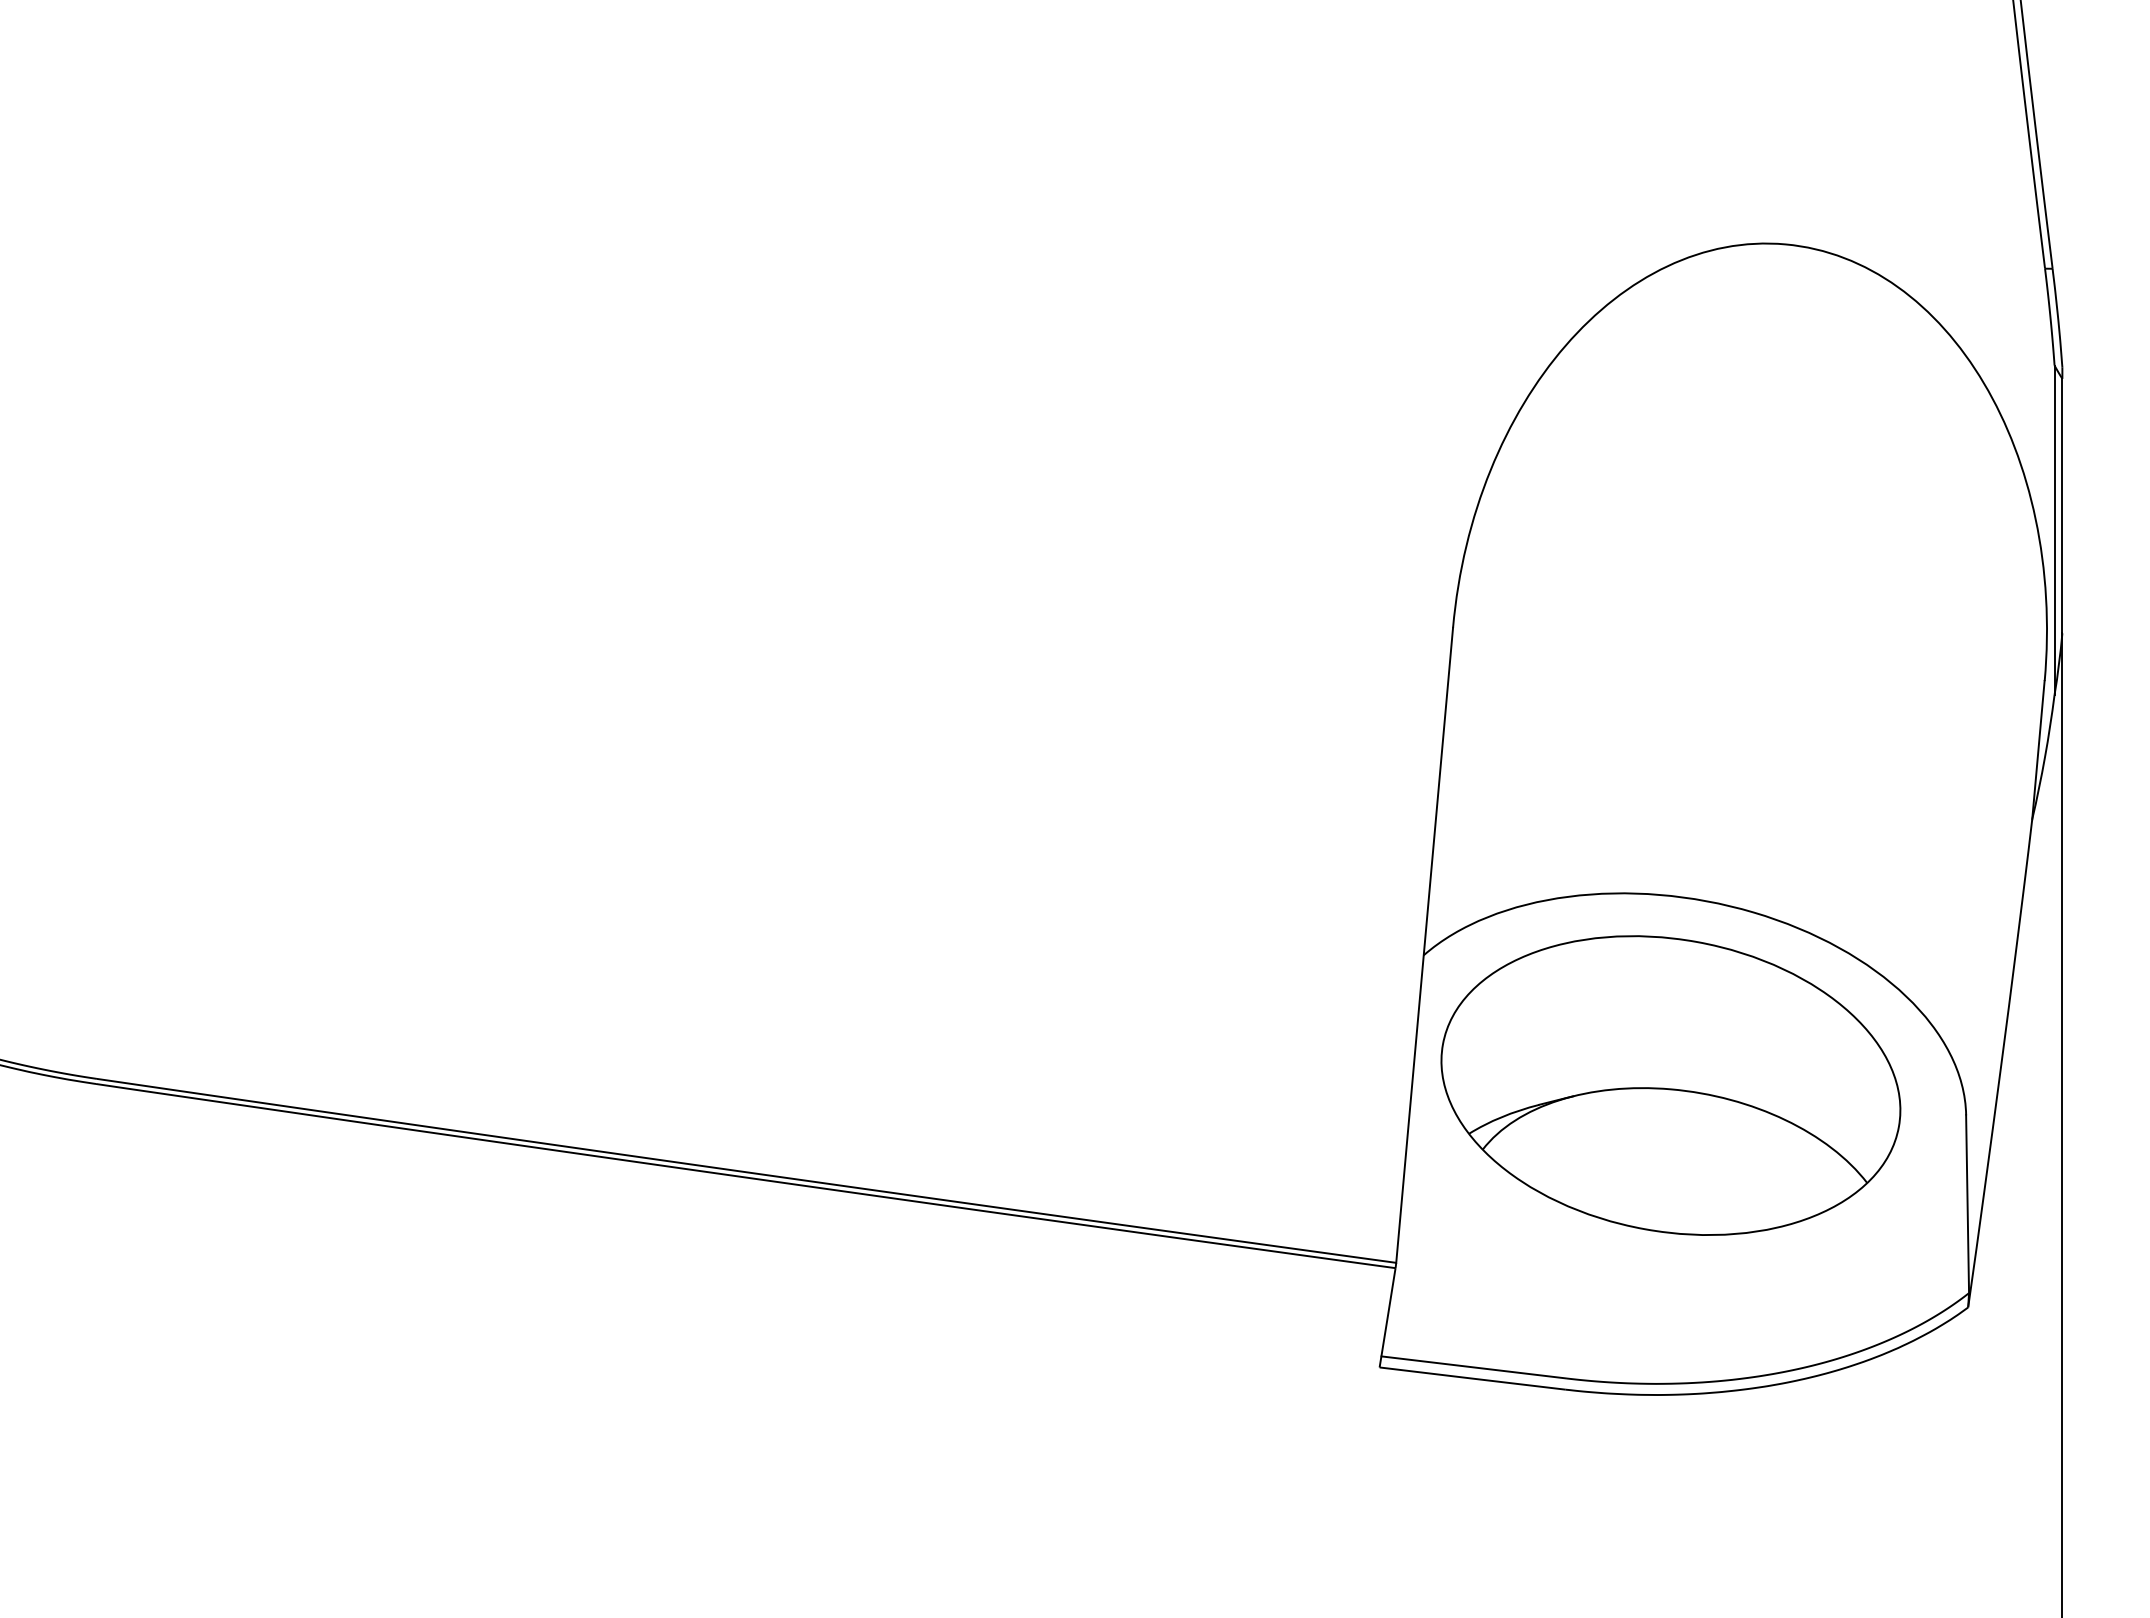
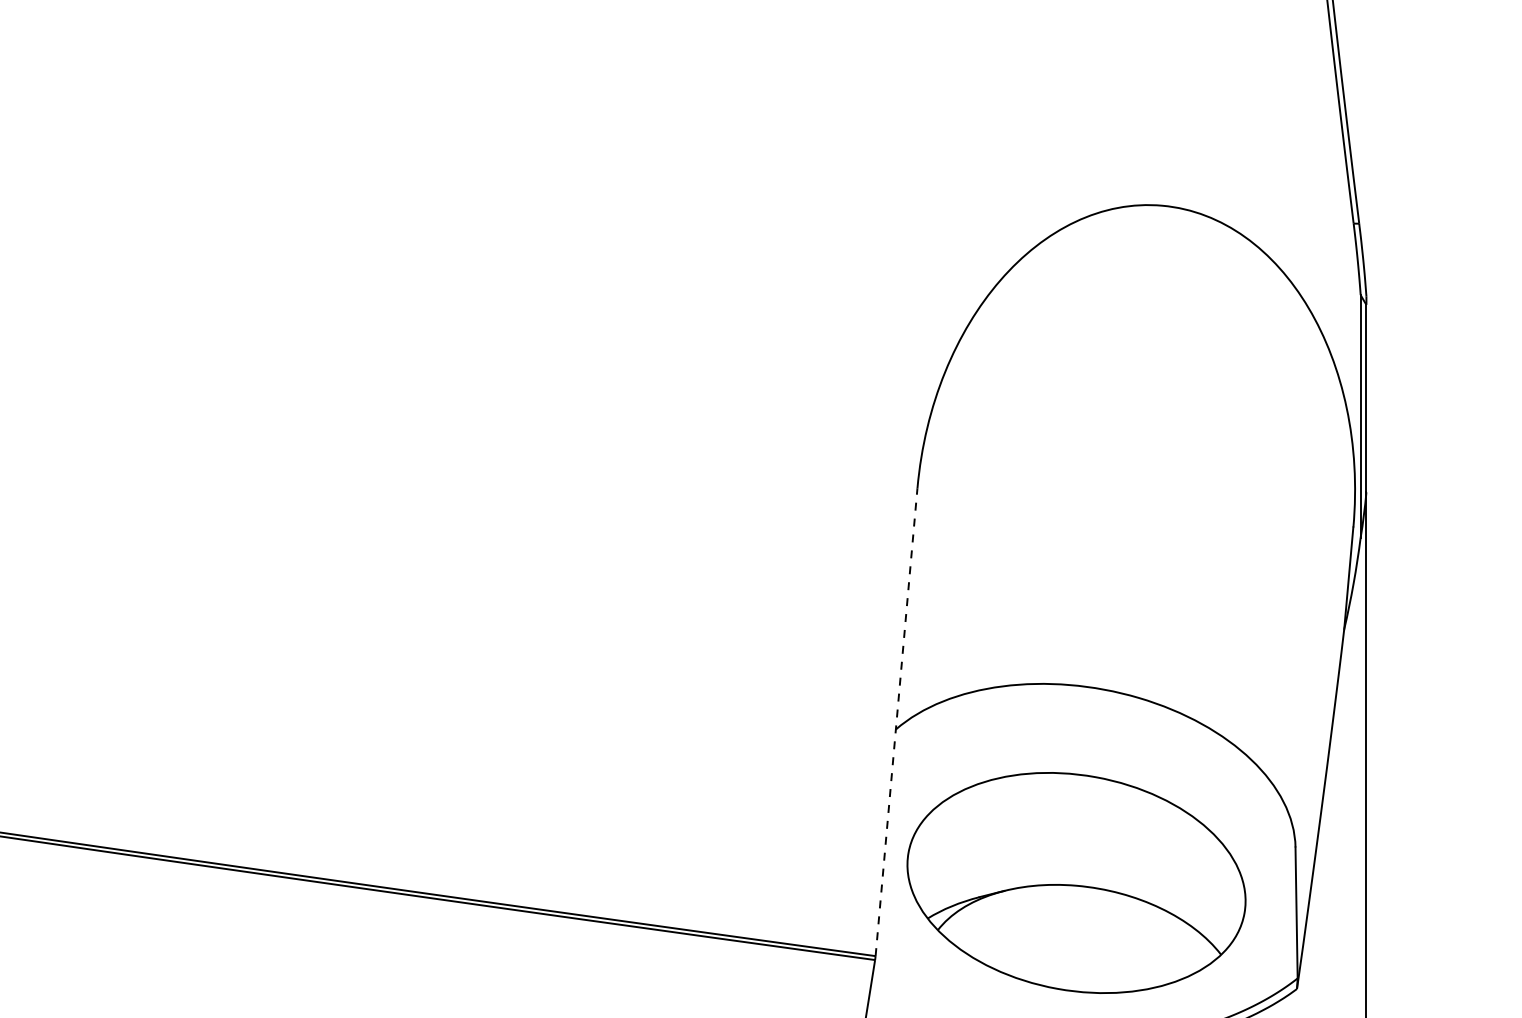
line: (1424, 945) -> (896, 722), solid -> dashed
part: (1670, 1085) -> (1076, 882), moved

